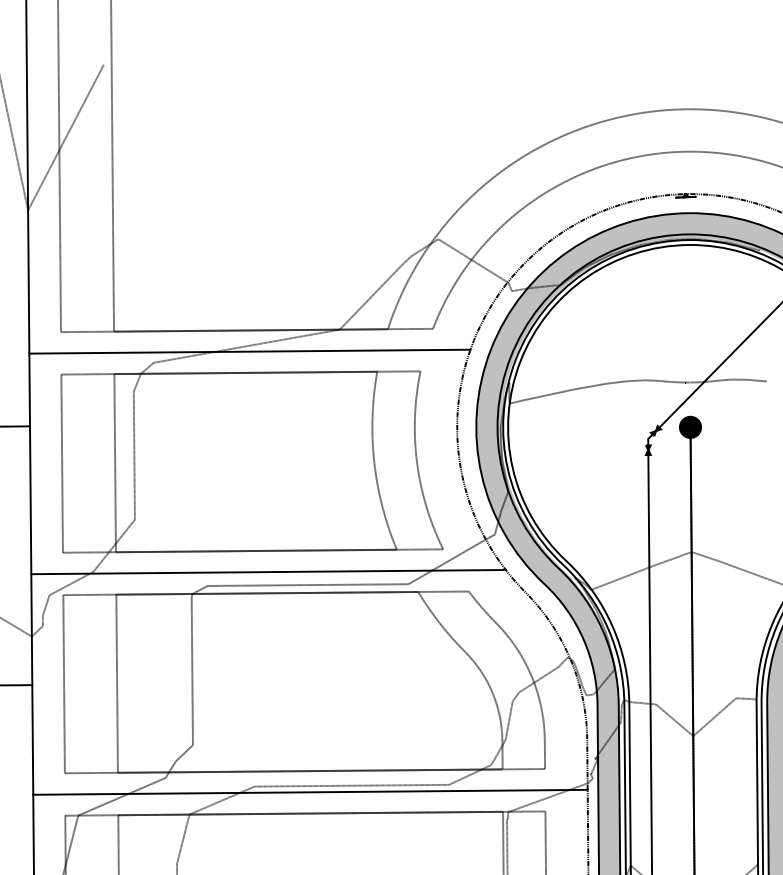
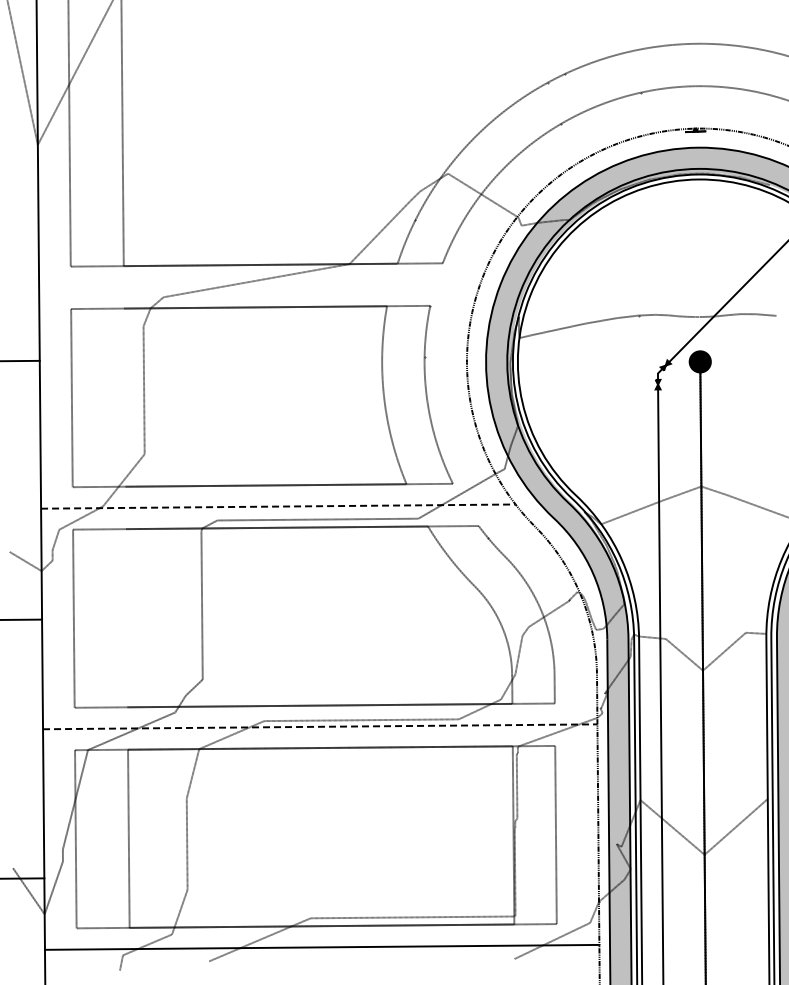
line: (249, 352) -> (259, 286), removed
line: (114, 463) -> (124, 397), removed
line: (268, 572) -> (278, 506), solid -> dashed
line: (116, 684) -> (126, 618), removed
line: (310, 792) -> (320, 726), solid -> dashed

